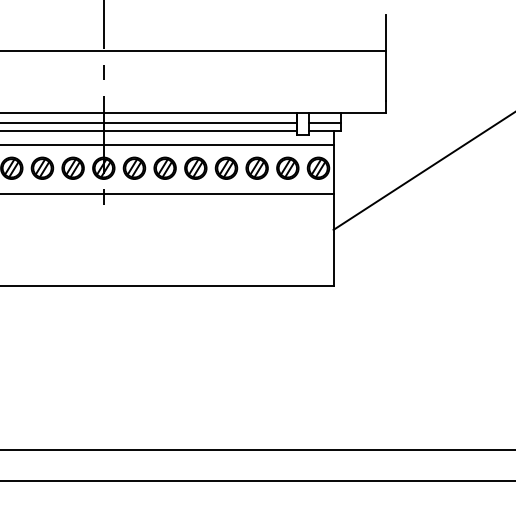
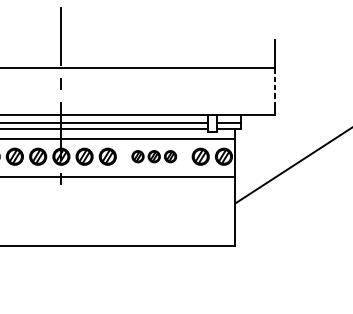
line: (385, 75) -> (274, 86), solid -> dashed
part: (226, 167) -> (154, 156), size x0.7

